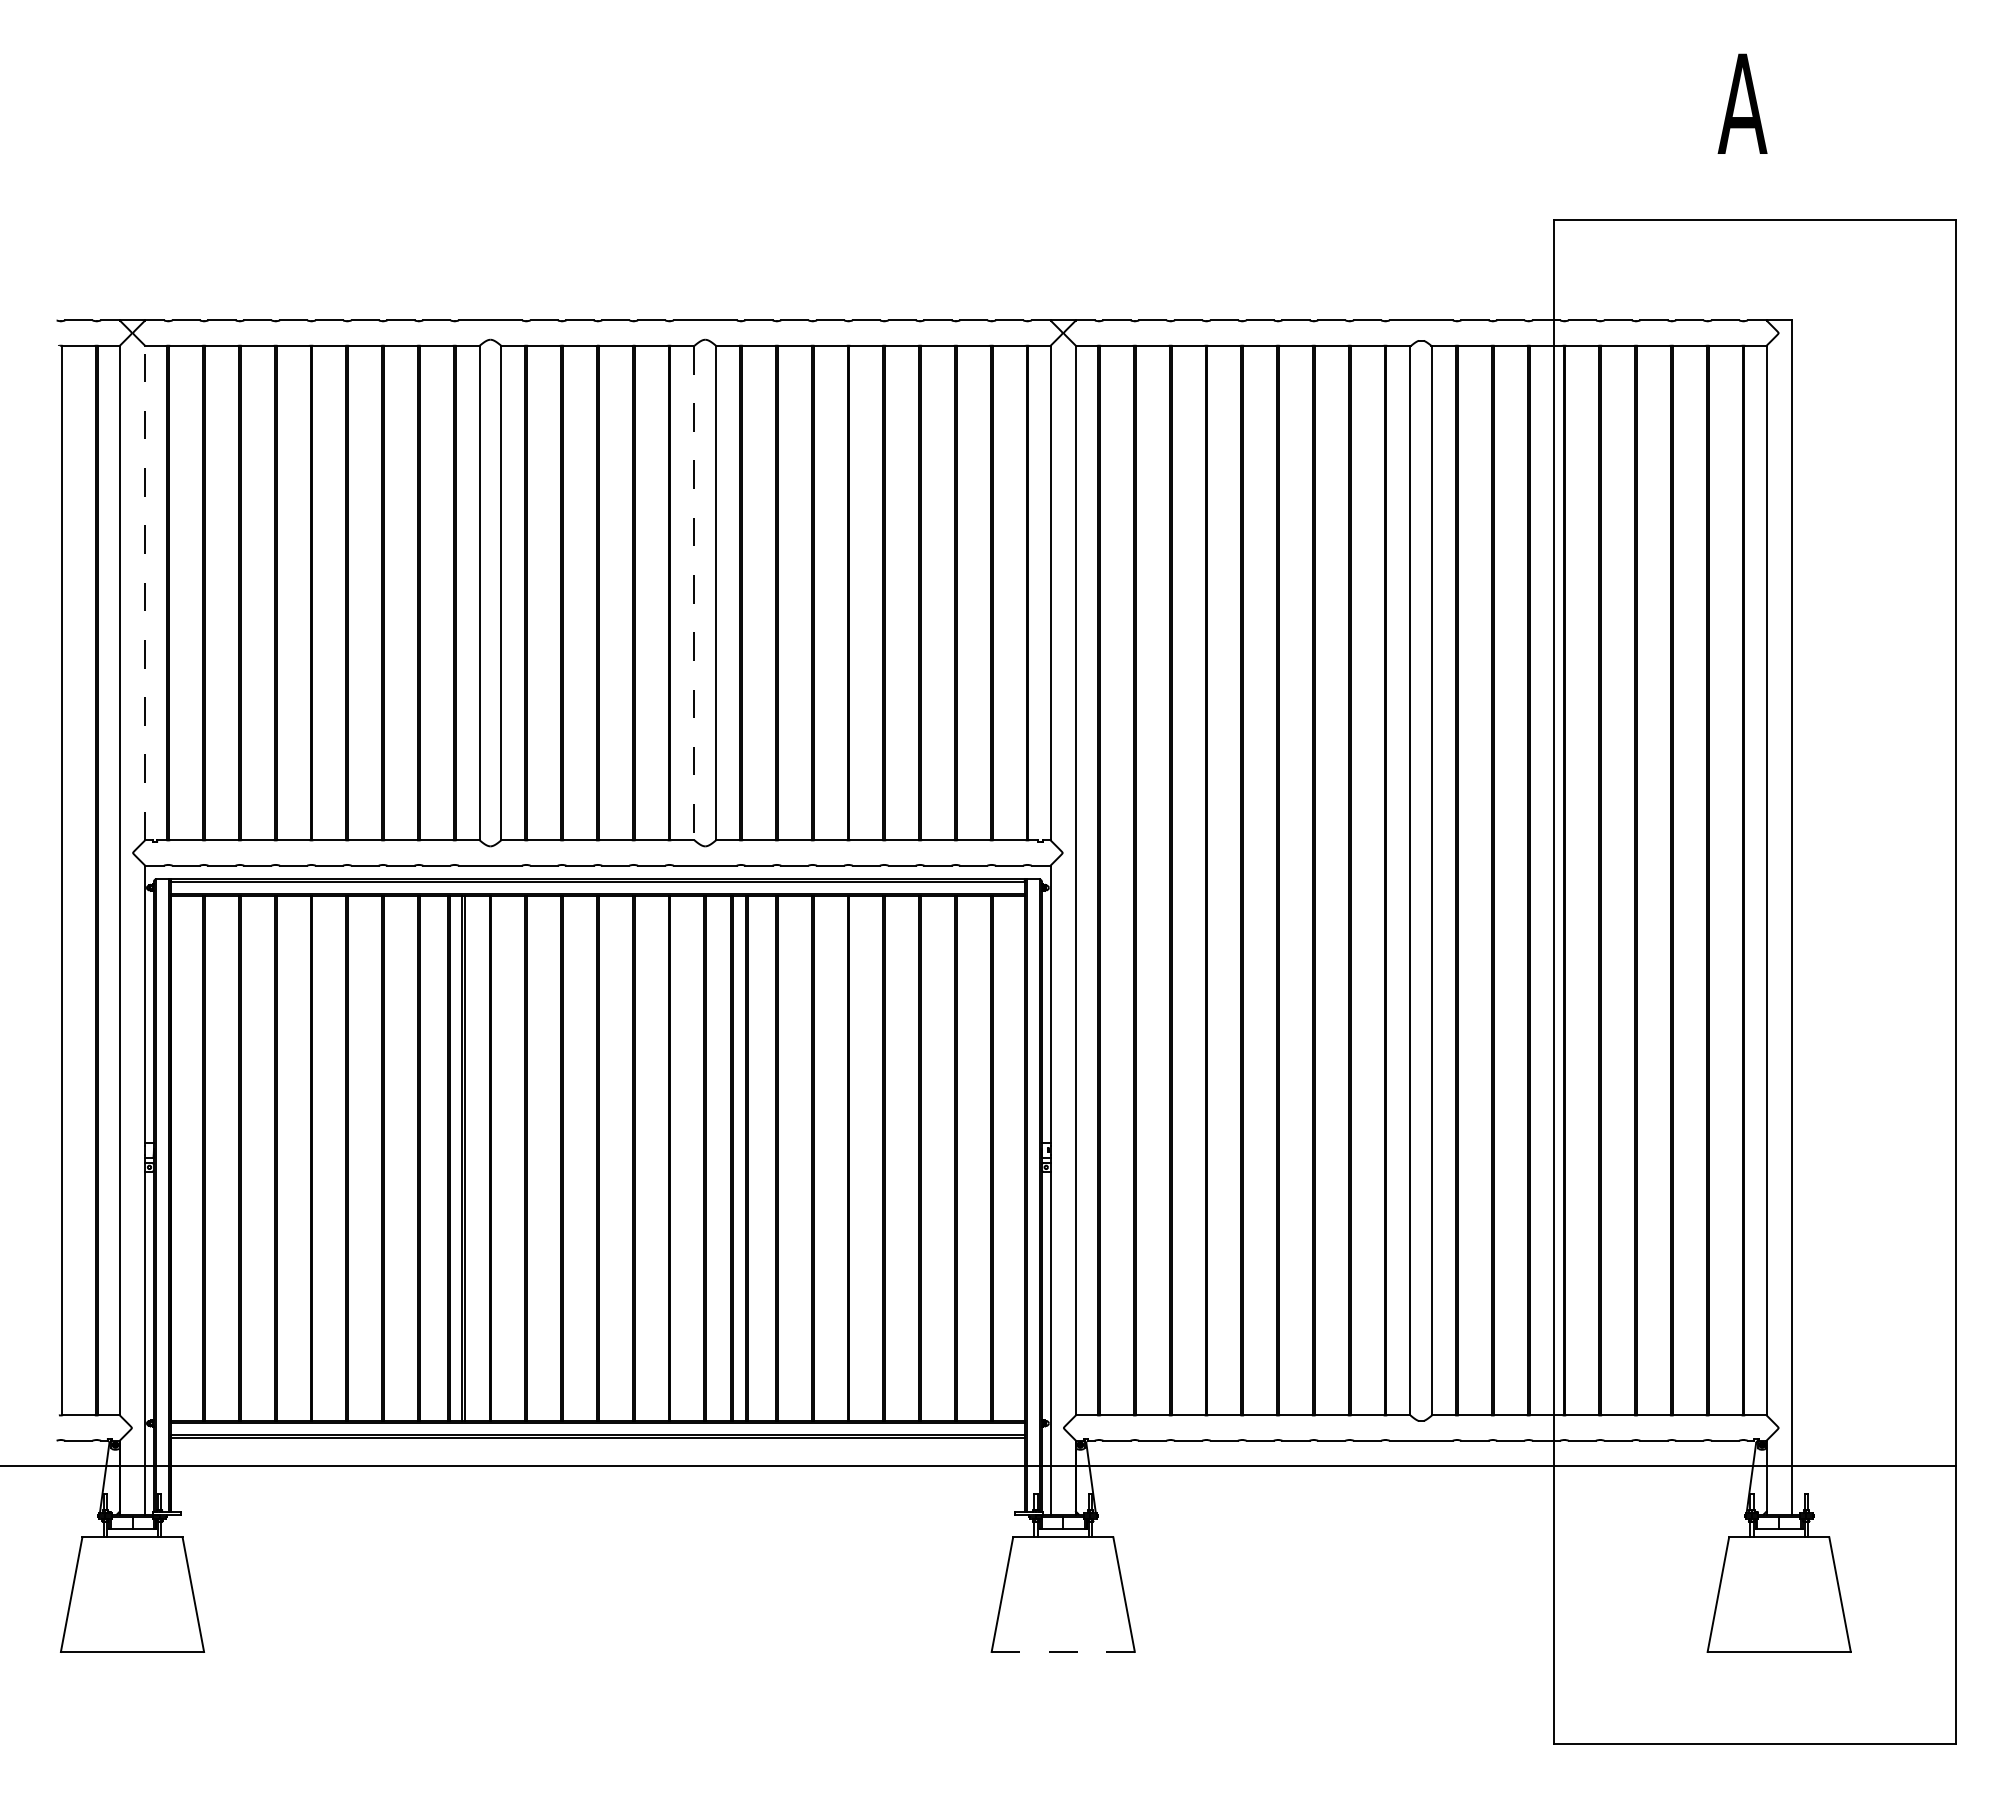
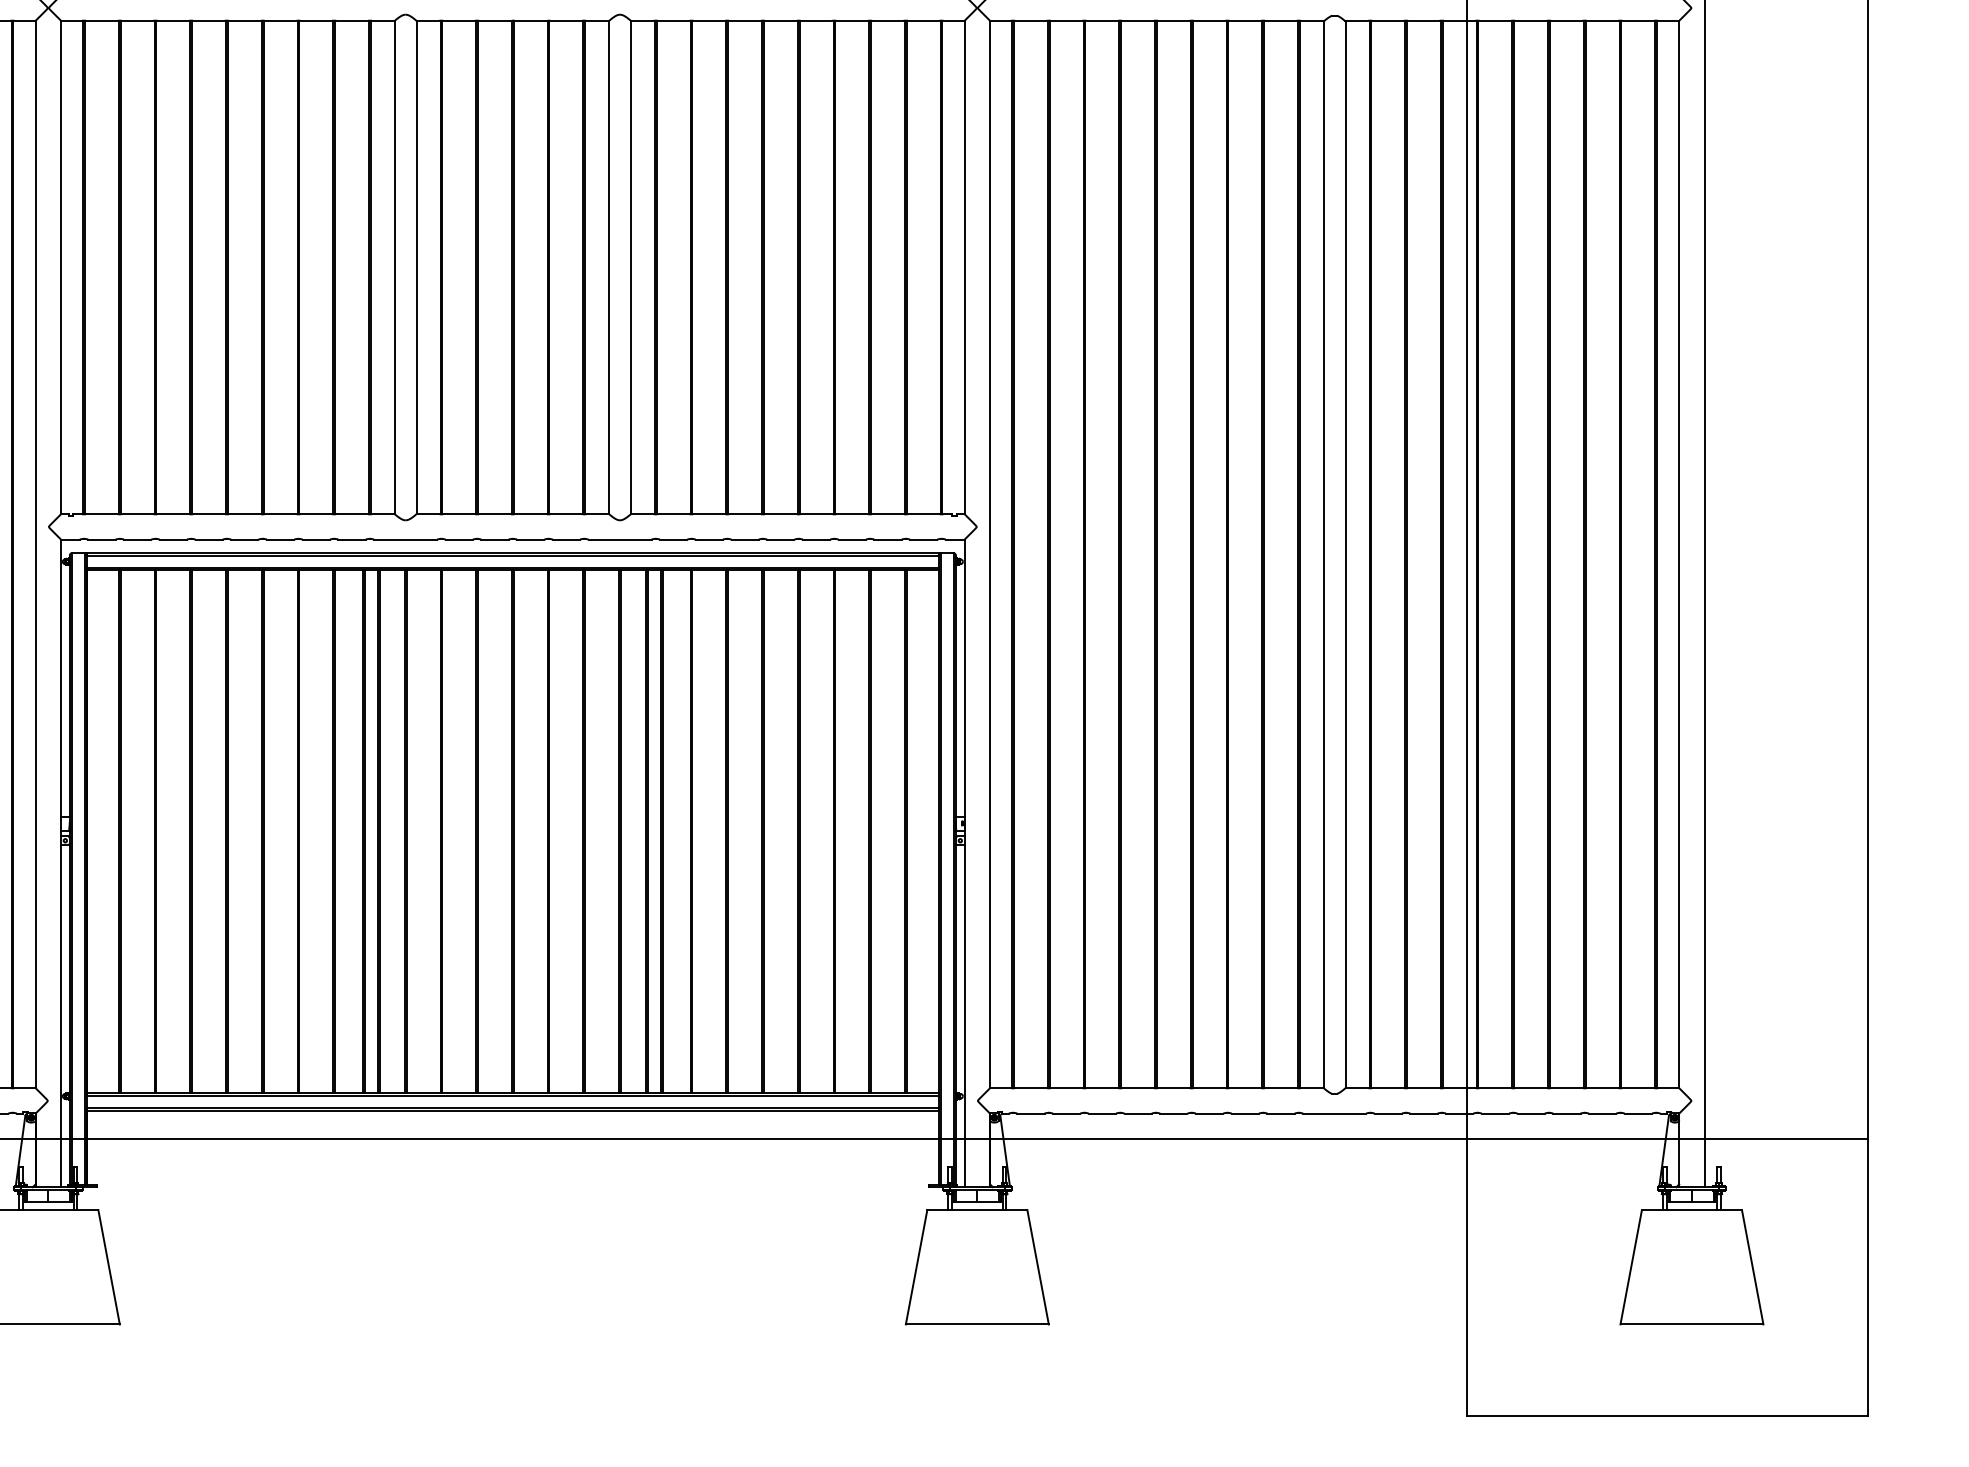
line: (145, 592) -> (61, 266), dashed -> solid
line: (694, 593) -> (609, 267), dashed -> solid
line: (1063, 1651) -> (977, 1323), dashed -> solid

